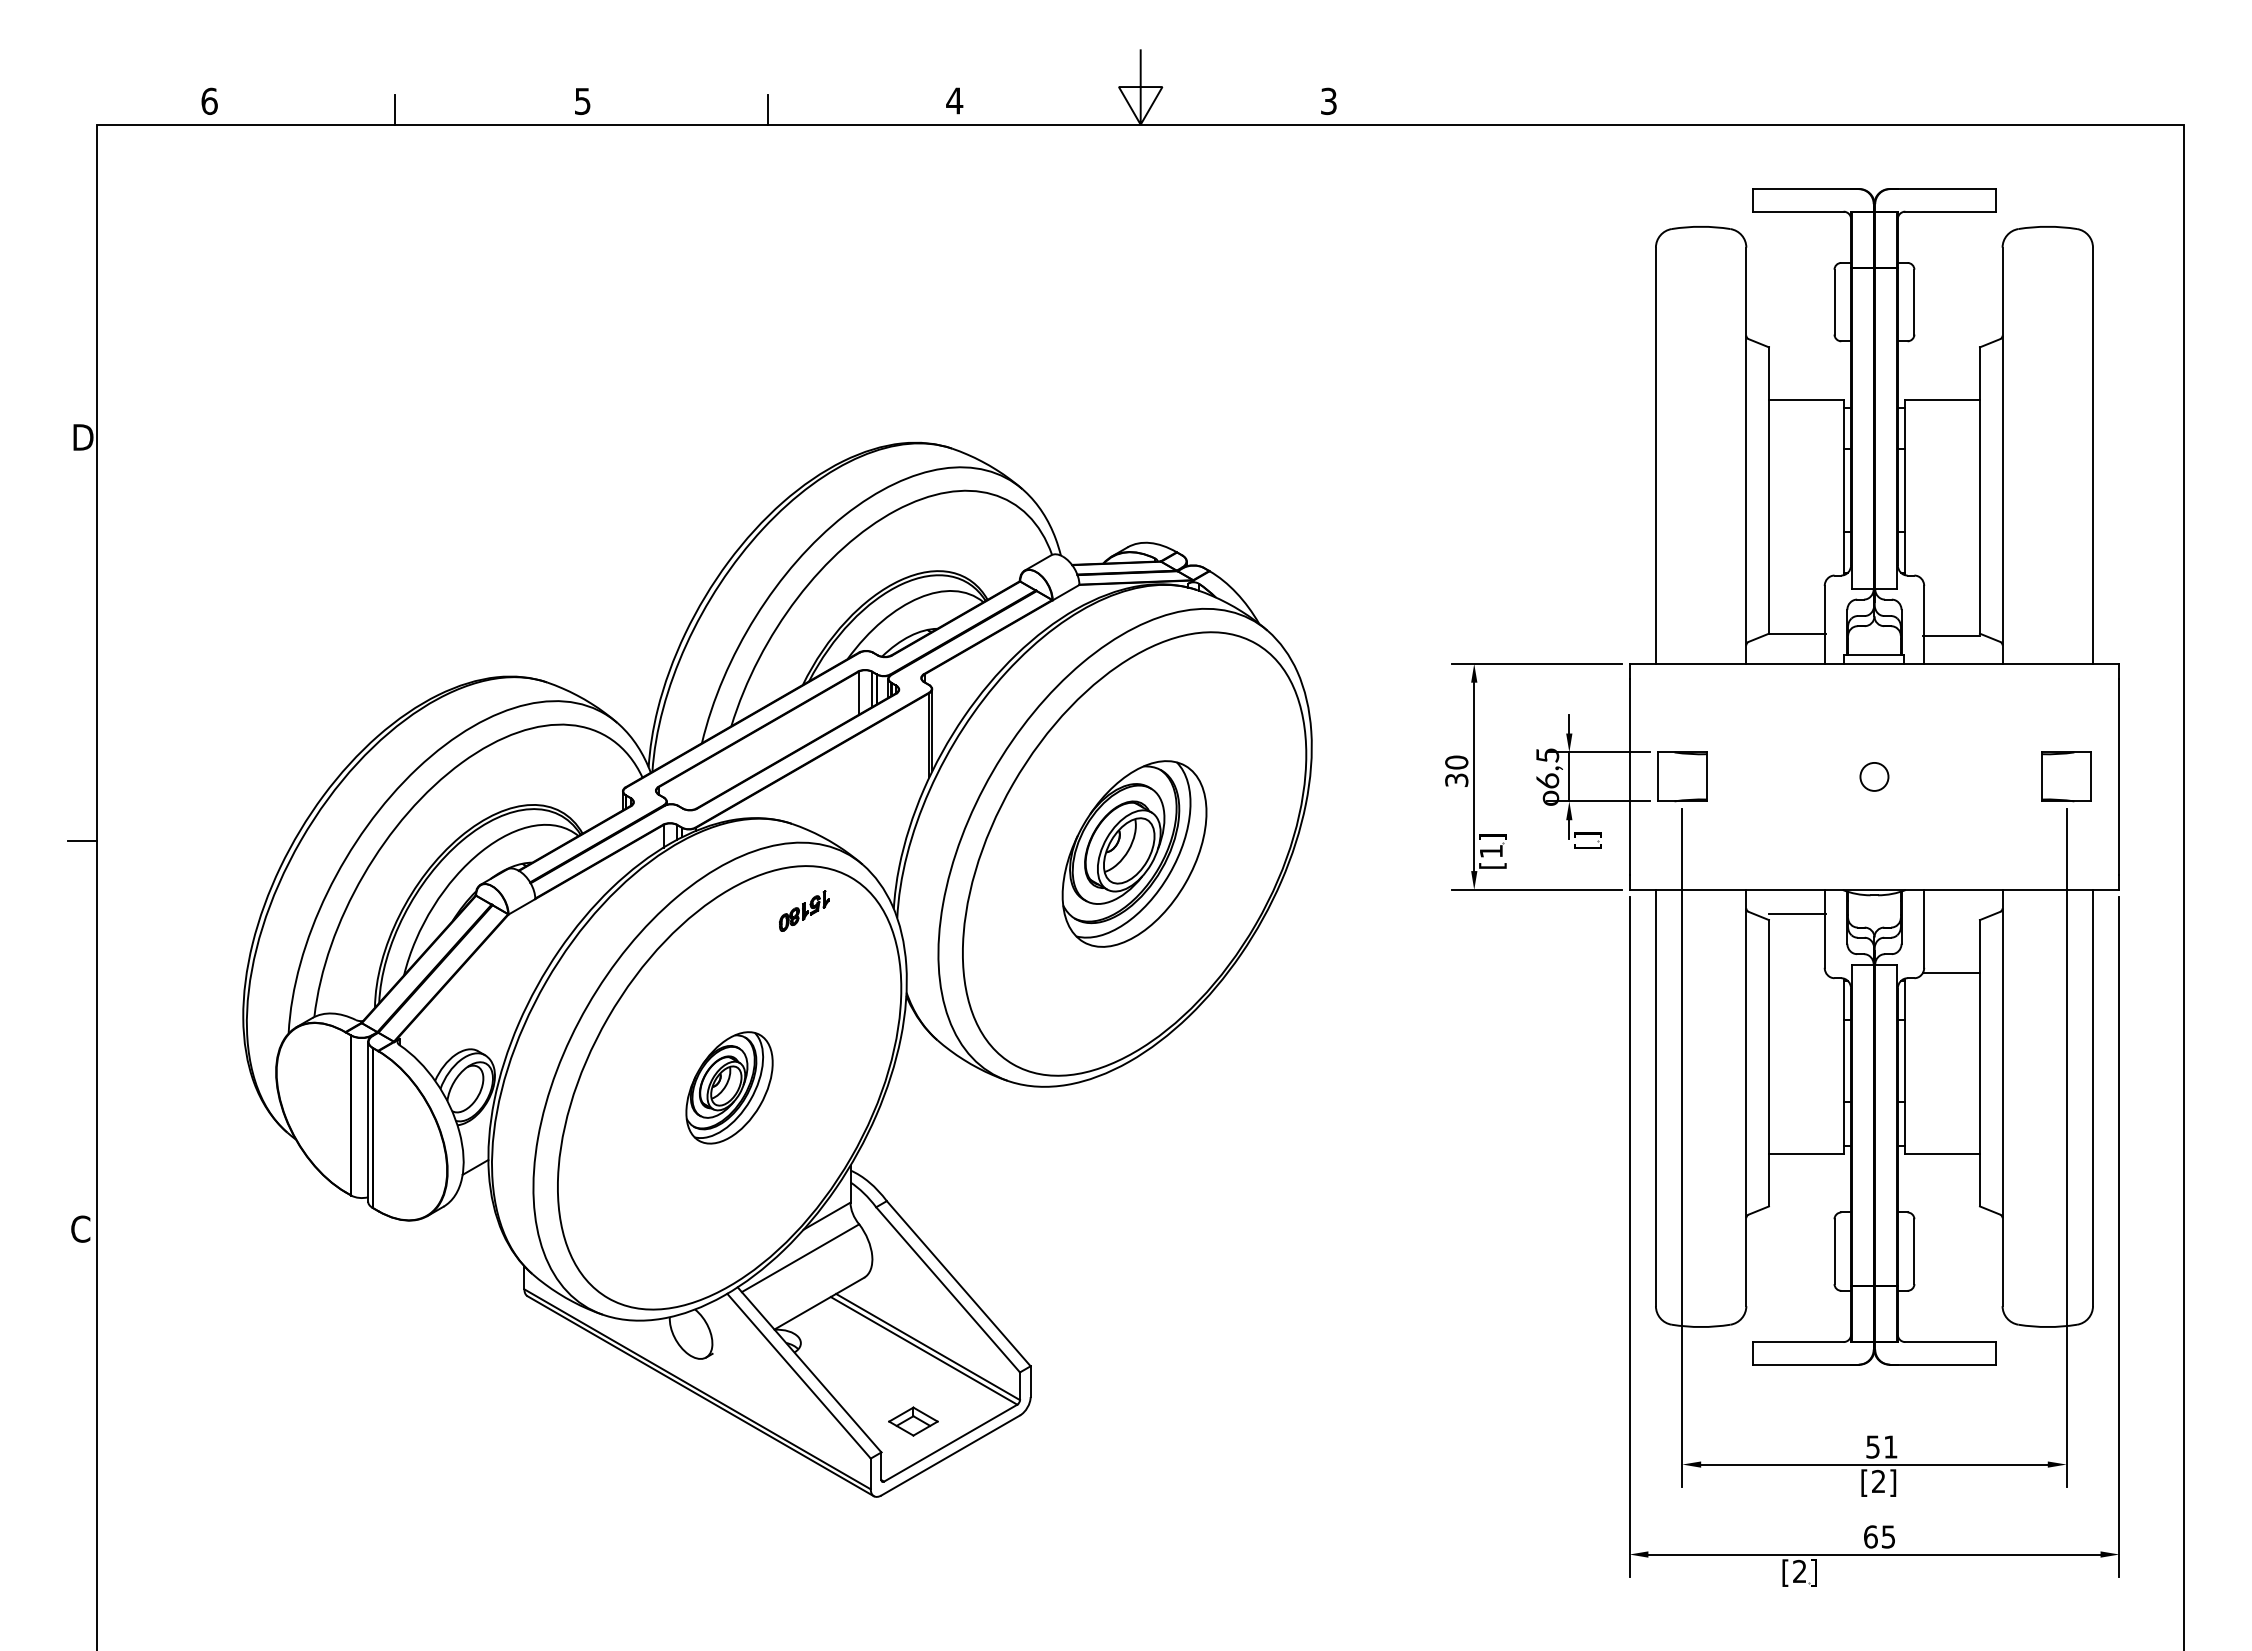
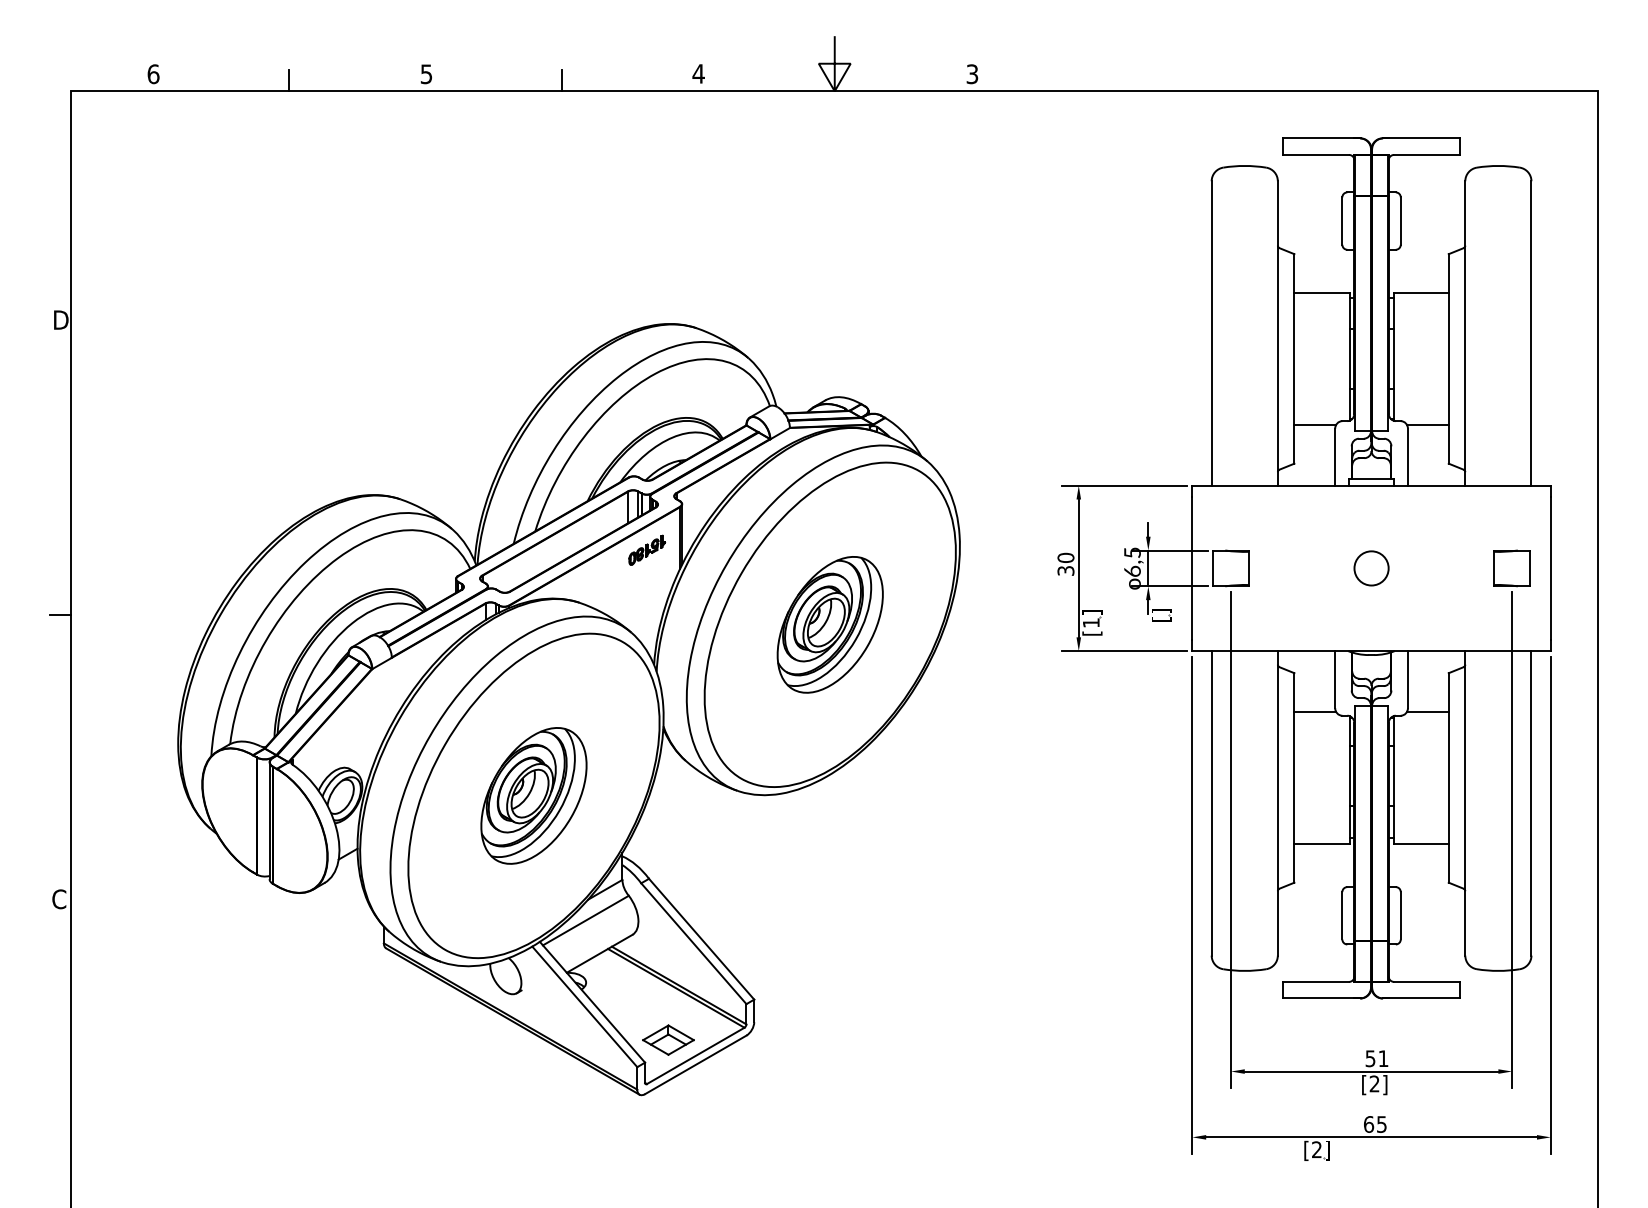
line: (1796, 633) -> (1314, 424), moved
line: (1950, 635) -> (1427, 424), moved
circle: (1874, 776) -> (1371, 568), size x1.67
part: (804, 910) -> (647, 549), moved
line: (1796, 913) -> (1314, 711), moved
part: (729, 1087) -> (533, 795), size x1.67
part: (913, 1421) -> (668, 1040), size x1.43

